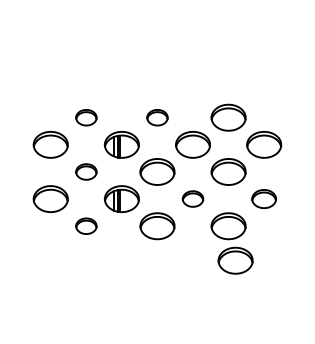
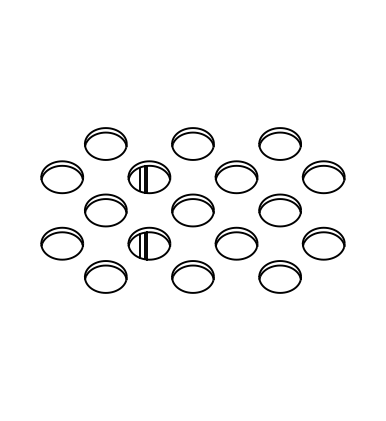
part: (86, 117) -> (105, 143), size x1.67
part: (157, 117) -> (192, 143), size x1.67
part: (86, 172) -> (105, 210), size x1.67
part: (193, 198) -> (236, 243), size x1.67
part: (264, 198) -> (323, 243), size x1.43
part: (86, 225) -> (105, 276), size x1.67
part: (235, 260) -> (288, 319), removed

